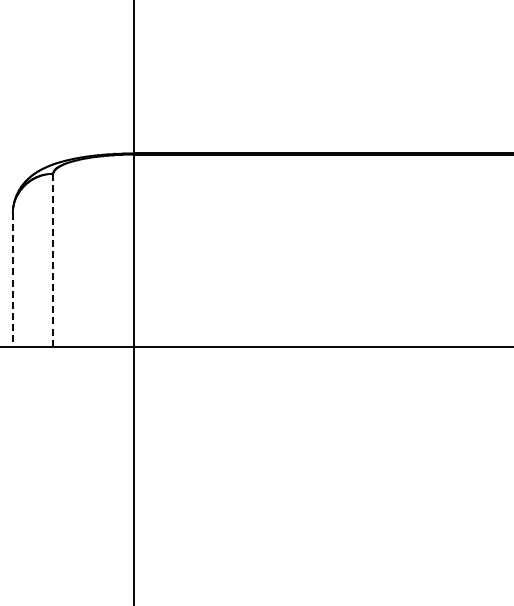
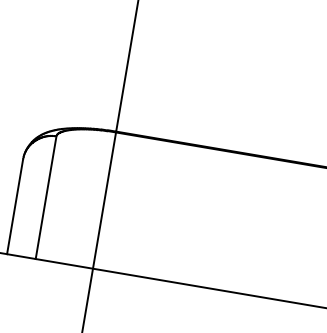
line: (53, 260) -> (46, 197), dashed -> solid
line: (12, 280) -> (14, 206), dashed -> solid

